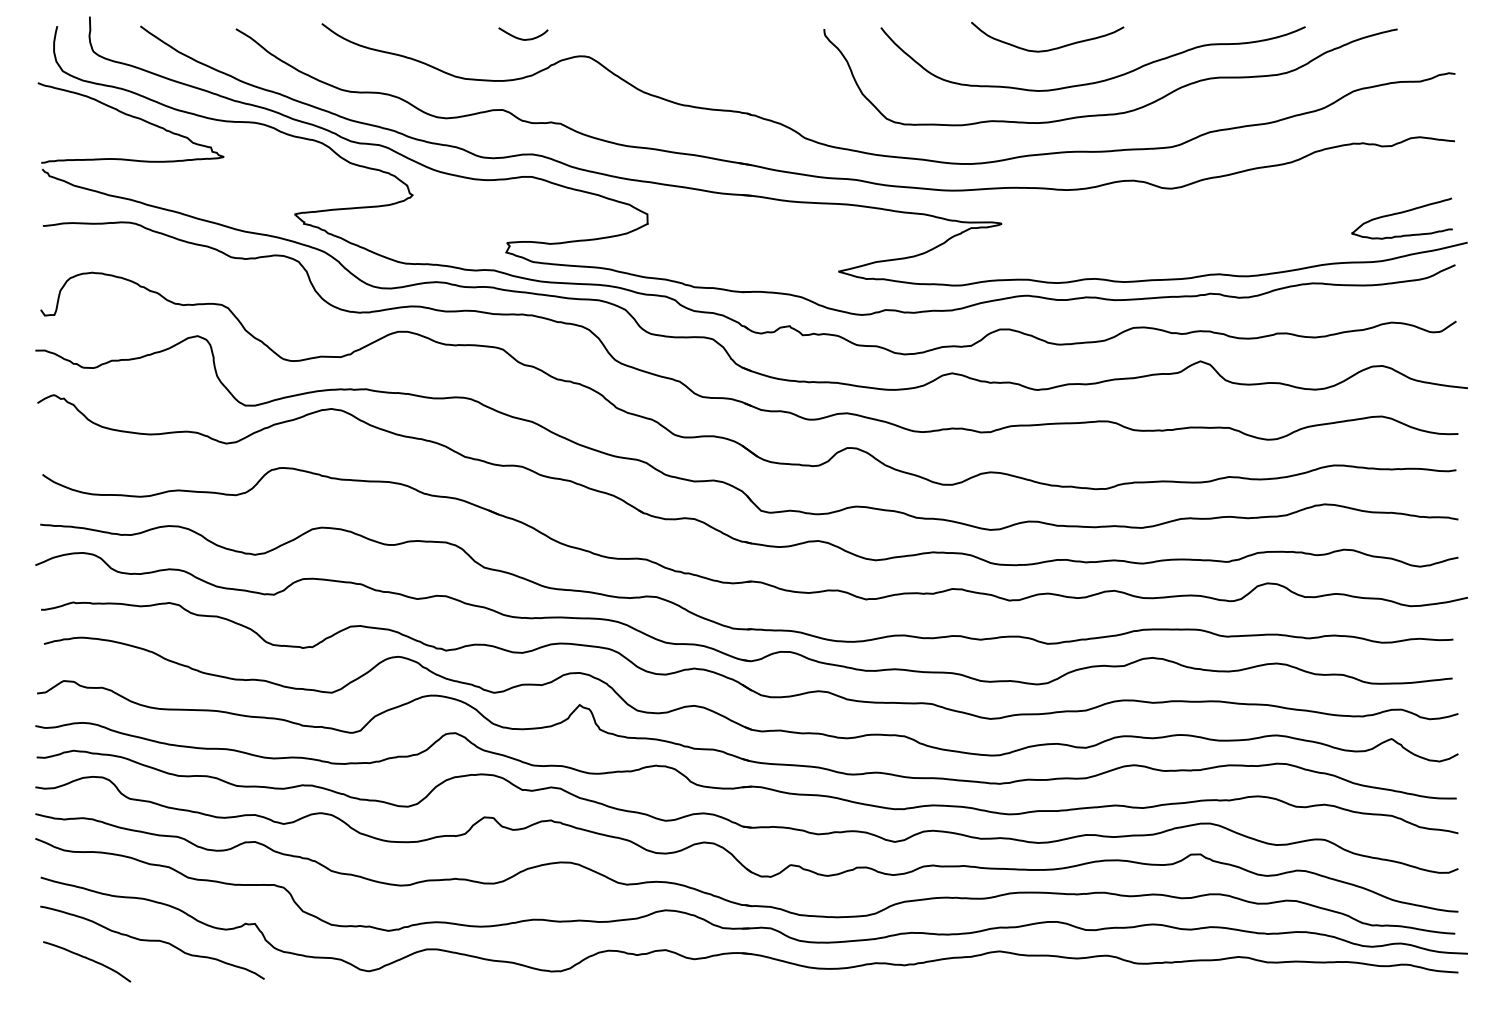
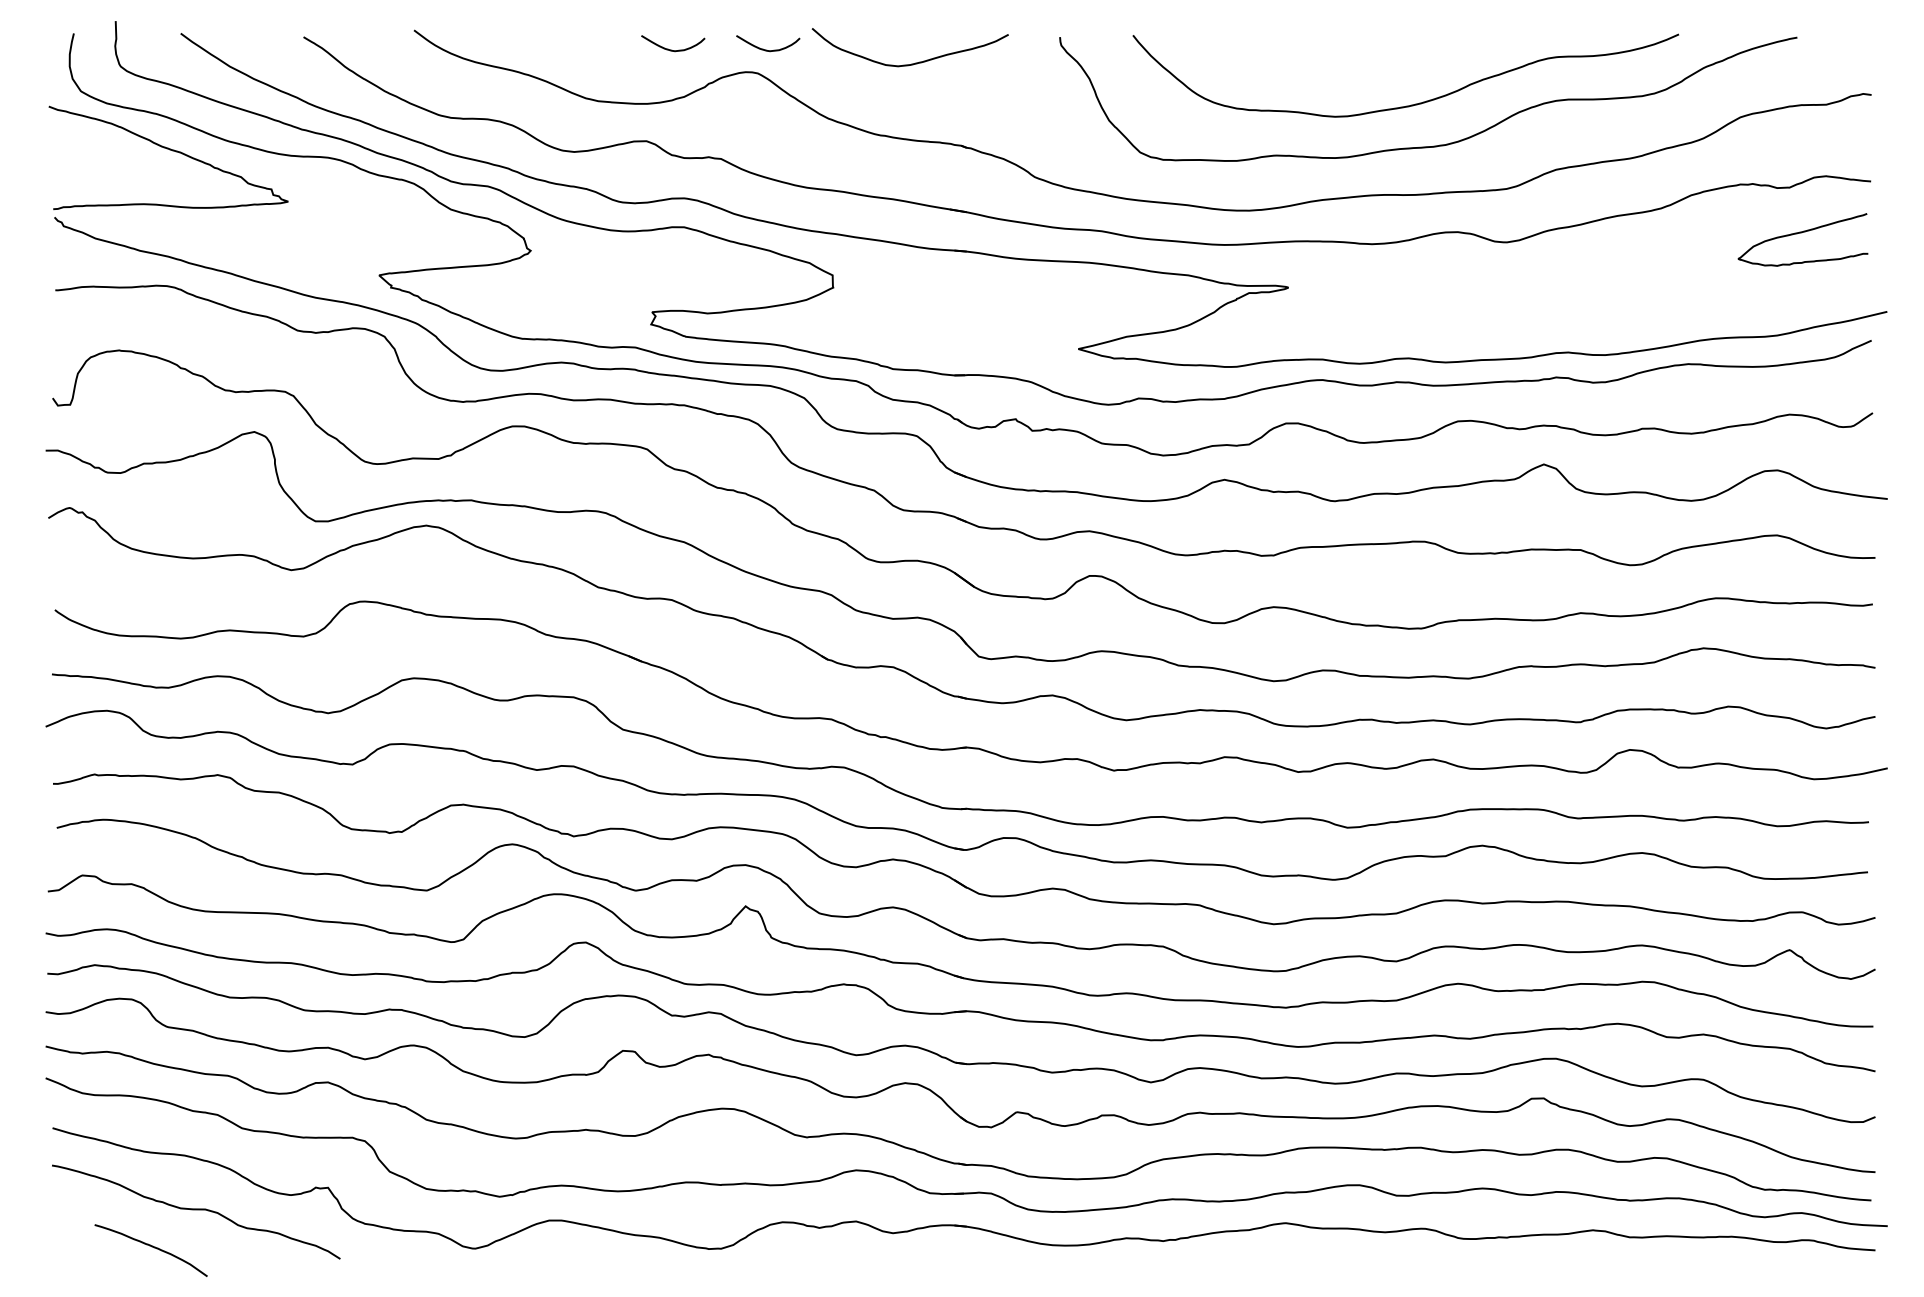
curve: (595, 38) -> (766, 49), added
curve: (1048, 49) -> (911, 63), moved
curve: (1400, 213) -> (1801, 233), moved
curve: (87, 959) -> (151, 1247), moved

